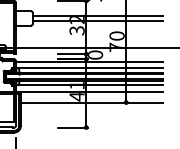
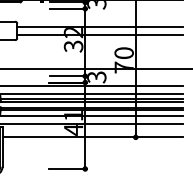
text: (94, 54) -> (95, 76), 0 -> 3

